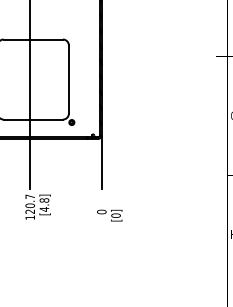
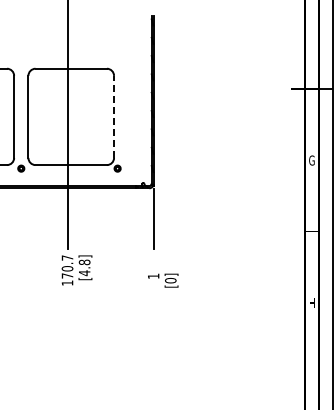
line: (69, 79) -> (114, 116), solid -> dashed
text: (30, 211) -> (67, 275), 120.7 -> 170.7
text: (101, 212) -> (153, 276), 0 -> 1

